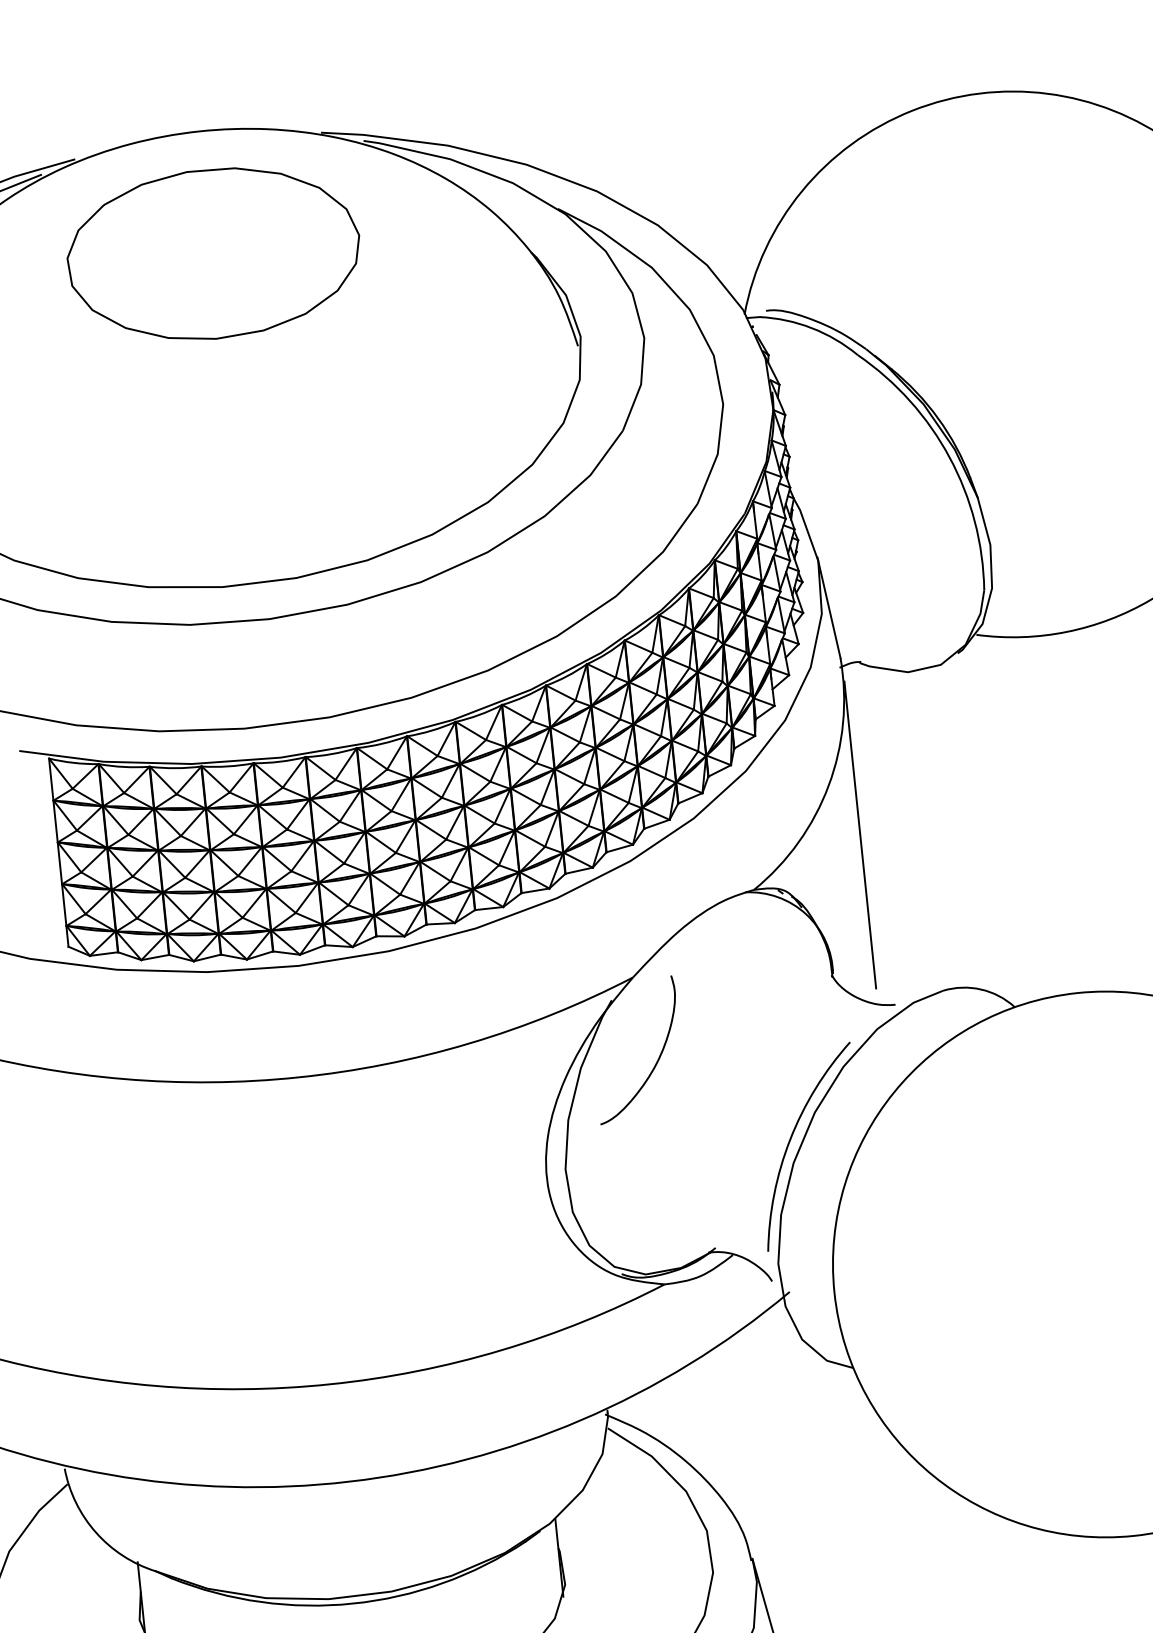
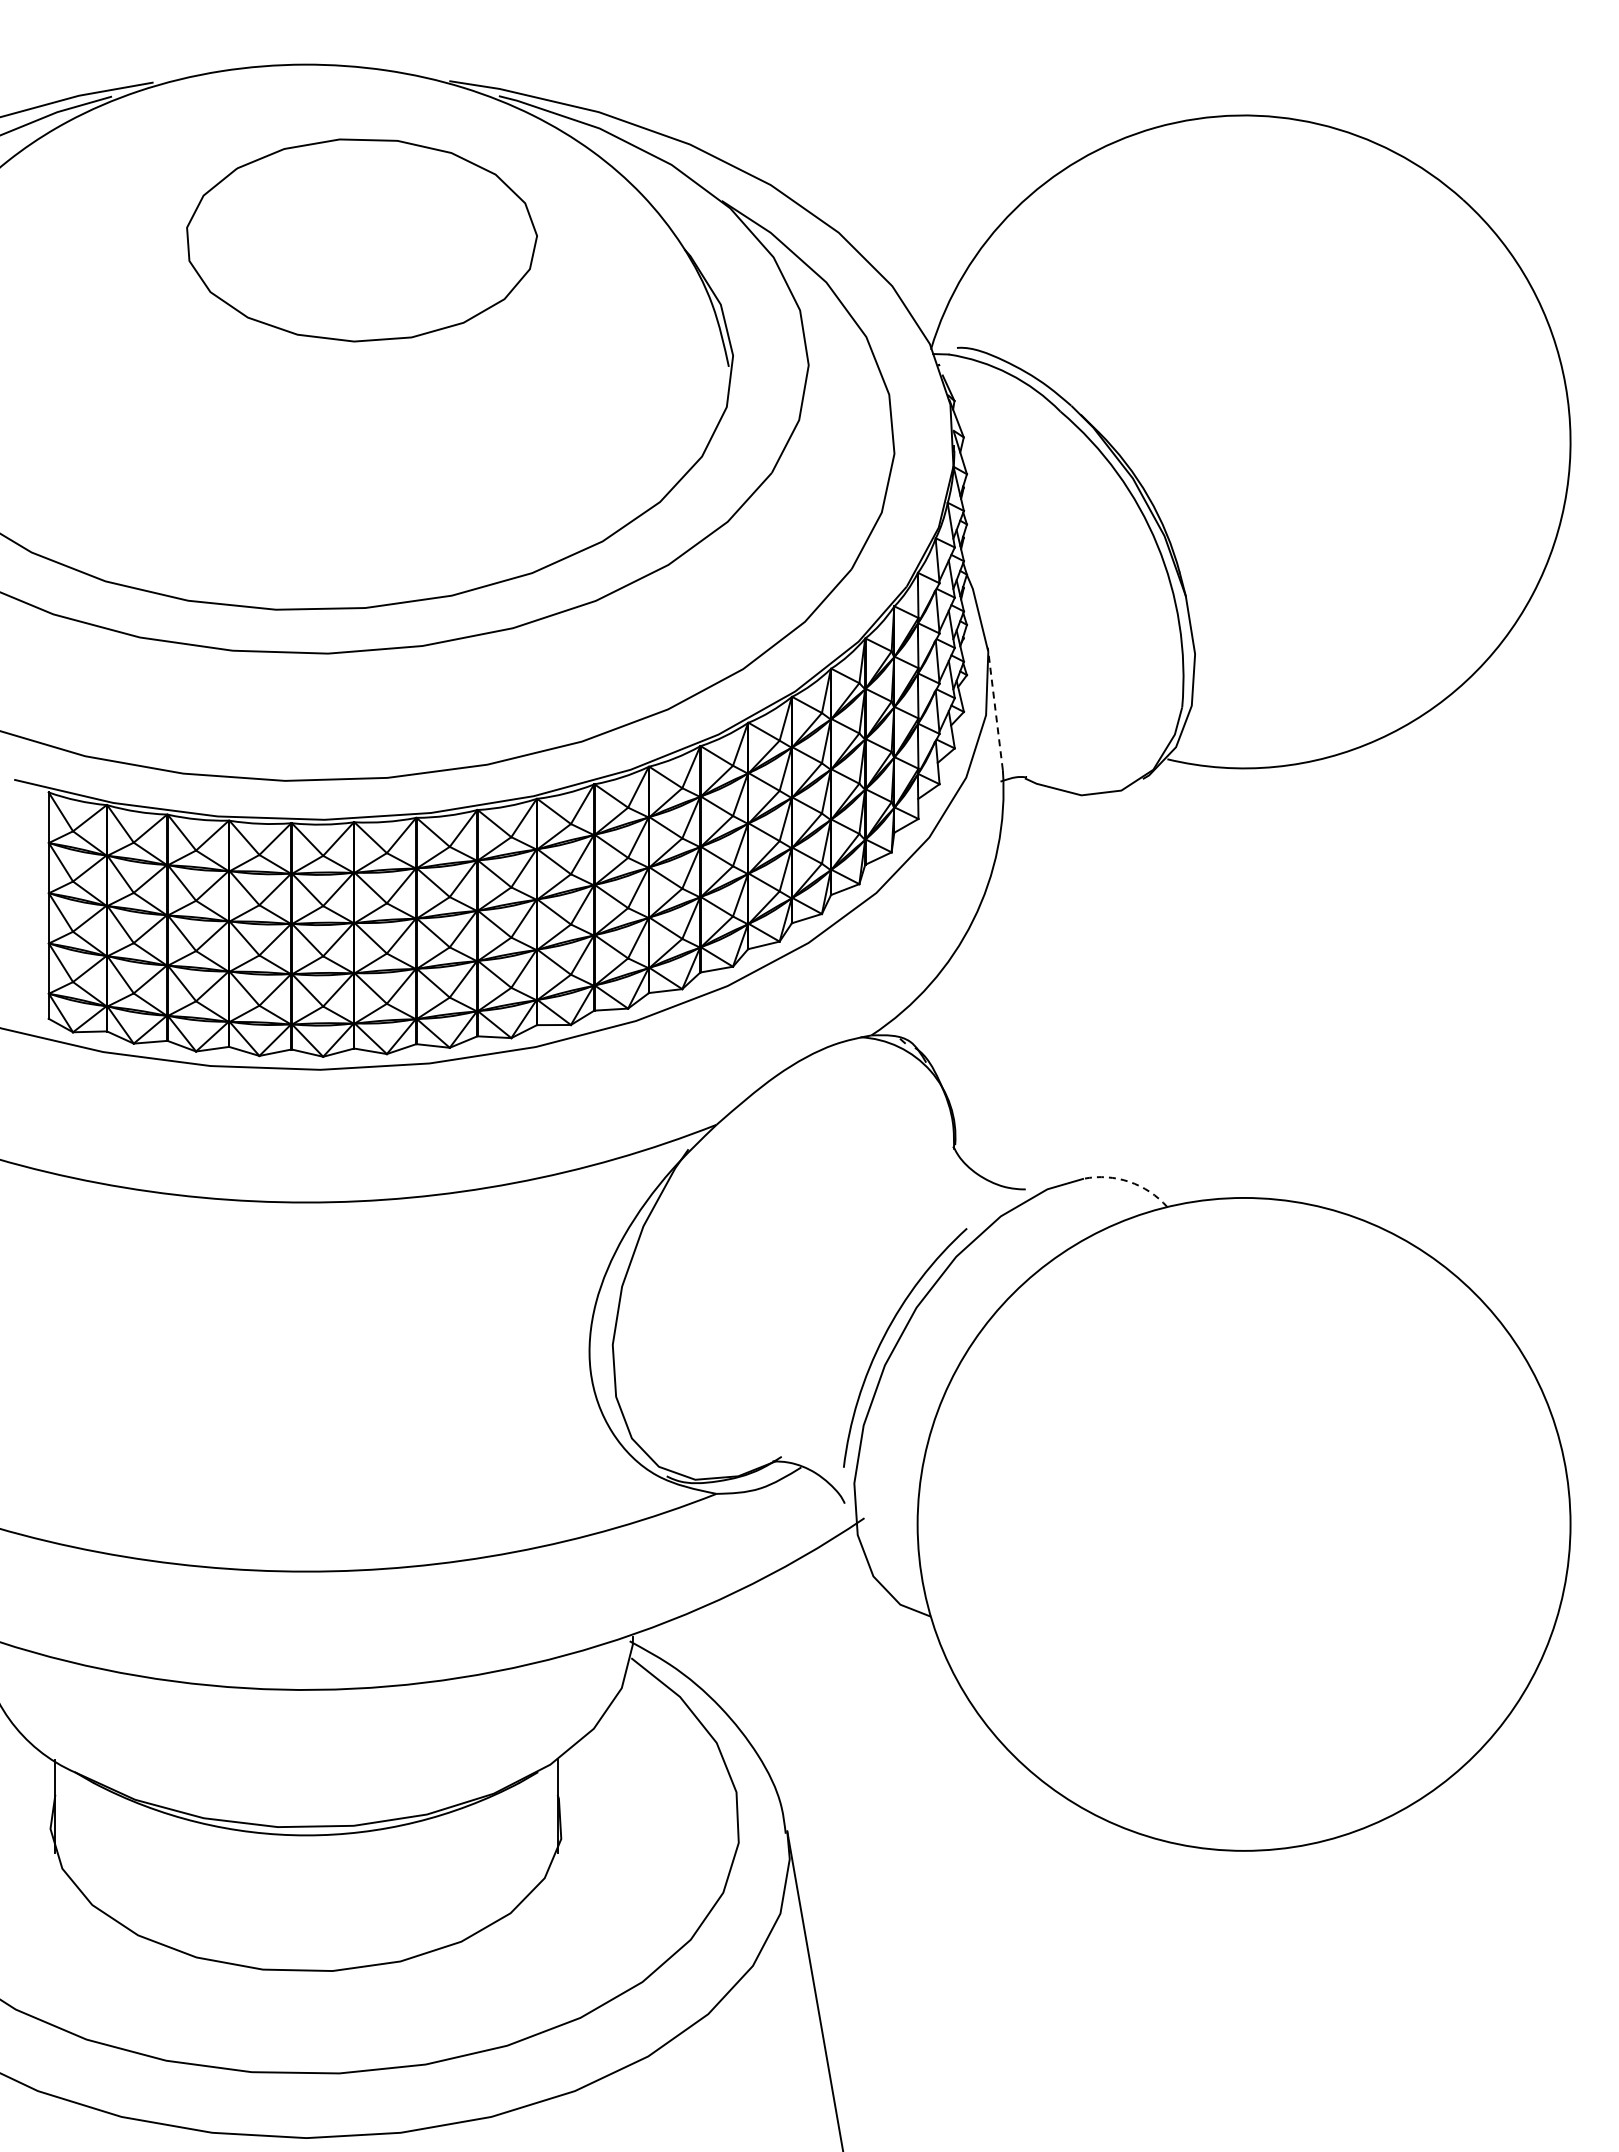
part: (213, 254) -> (361, 240), moved
line: (829, 607) -> (995, 708), solid -> dashed
line: (860, 834) -> (1004, 982), removed
arc: (981, 989) -> (1129, 1181), solid -> dashed
curve: (656, 1061) -> (734, 1227), removed

